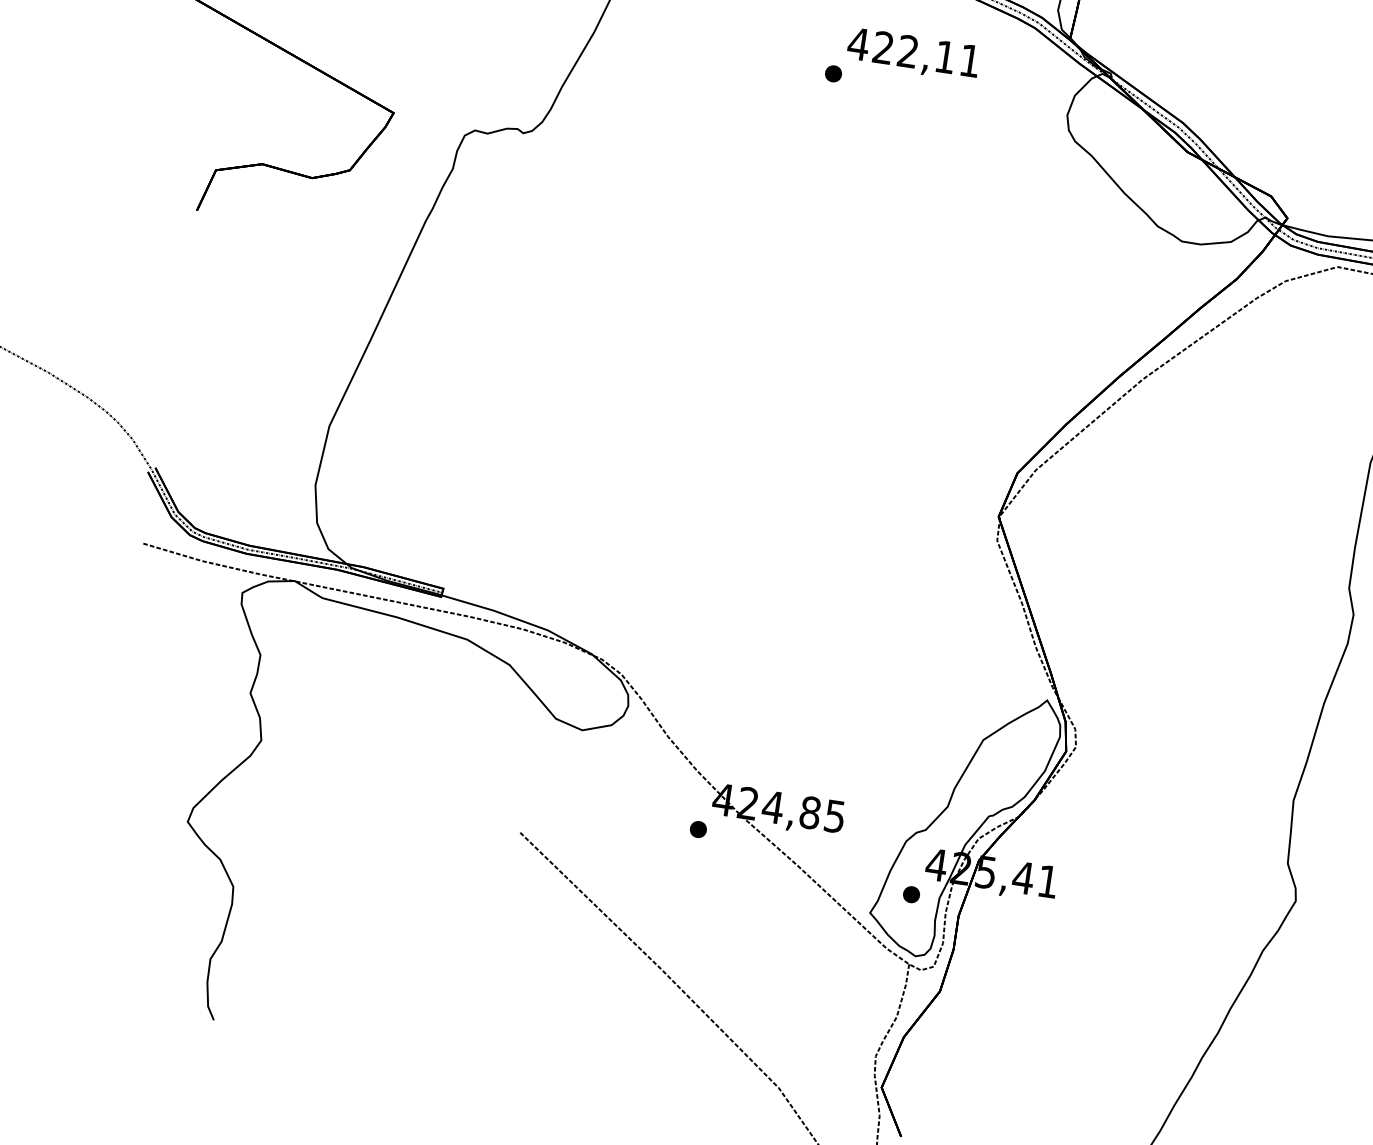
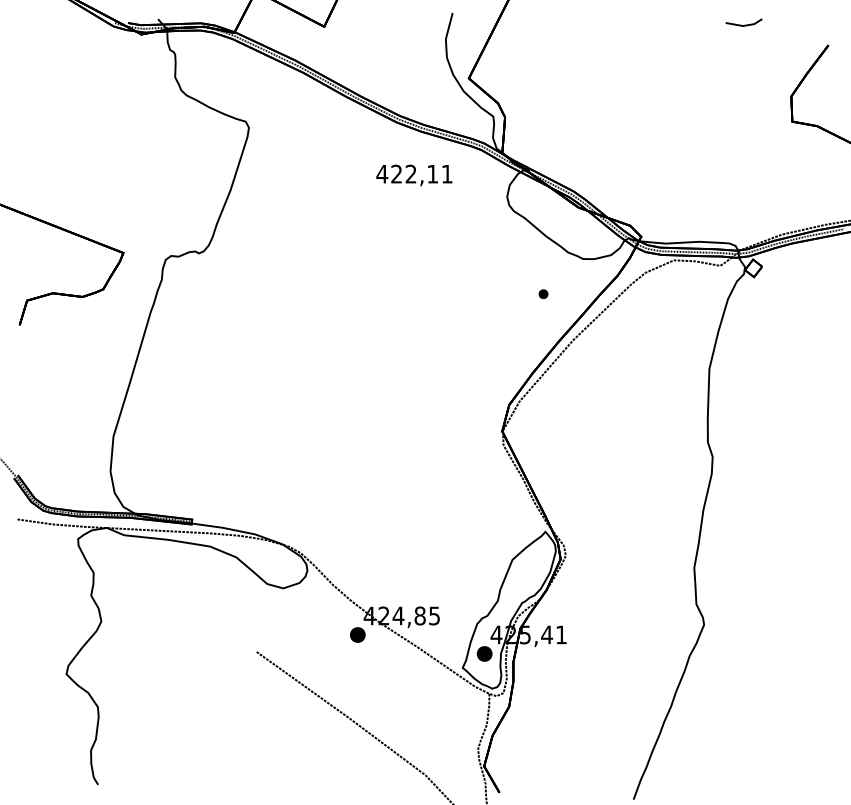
part: (833, 74) -> (543, 294), moved
part: (697, 828) -> (357, 634), size x1.6
part: (911, 893) -> (484, 653), size x1.6

